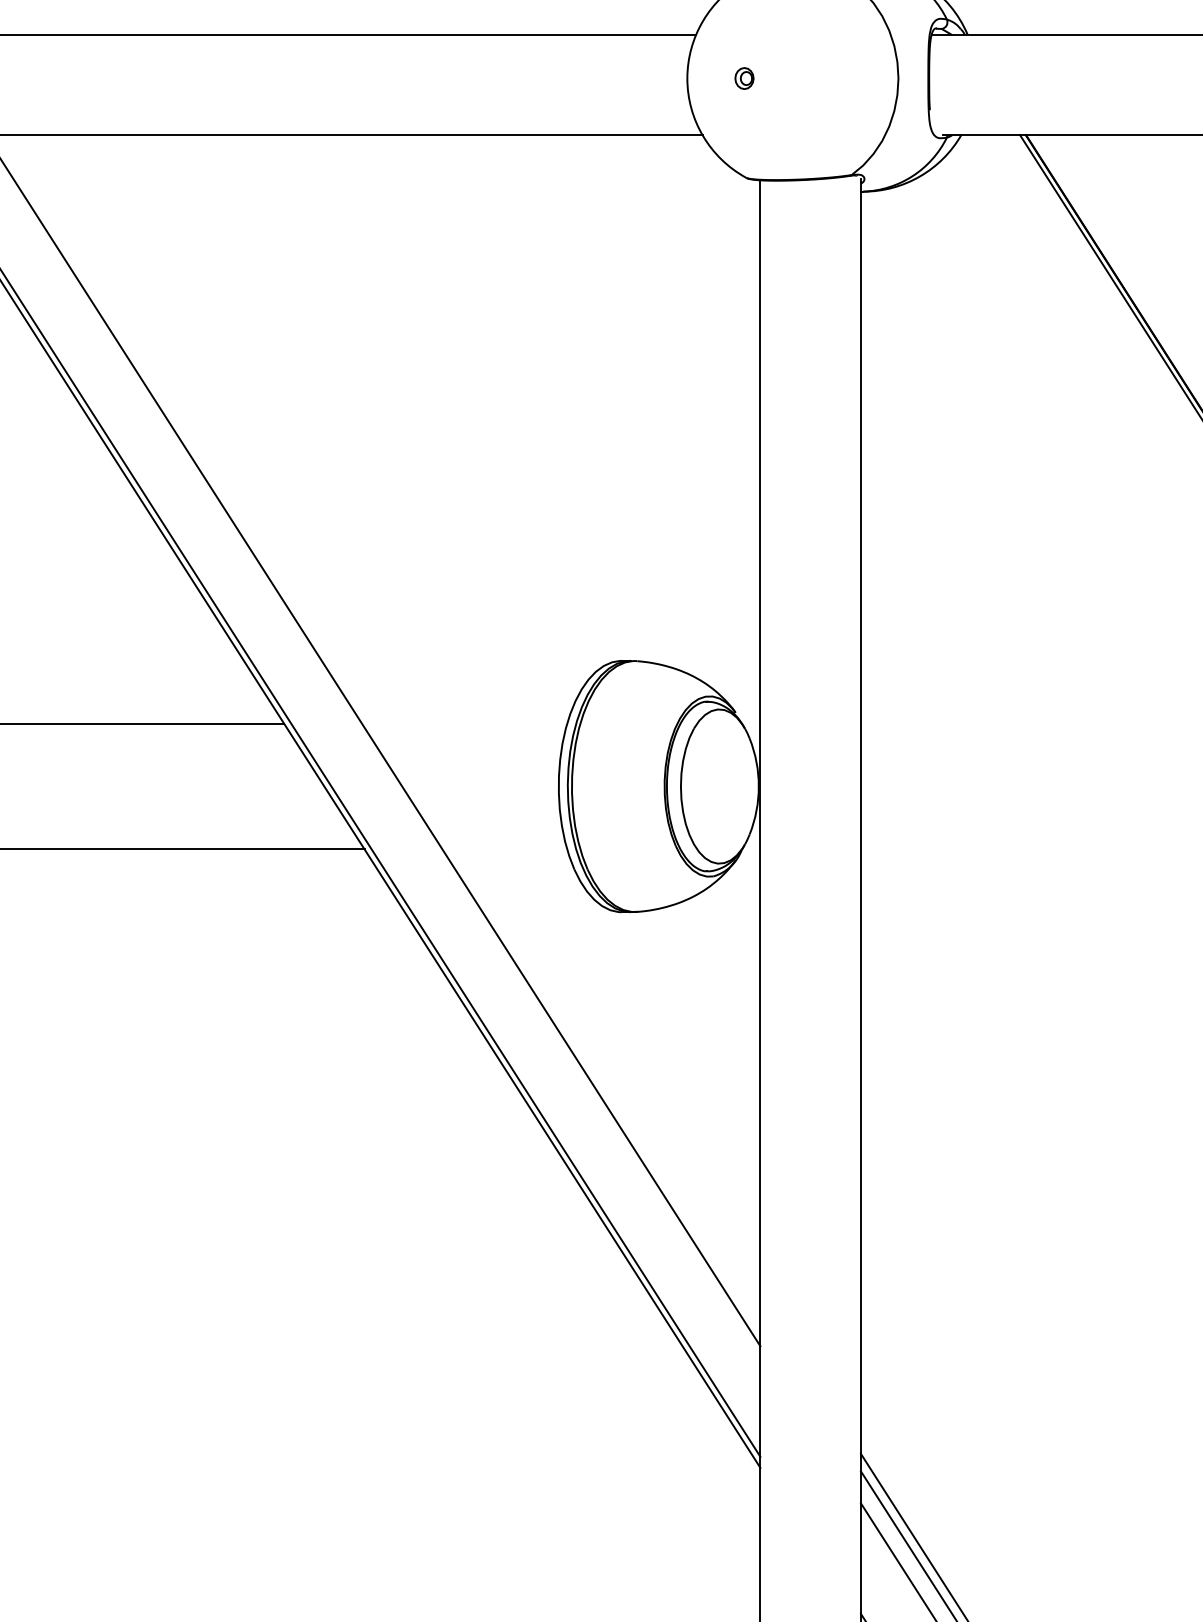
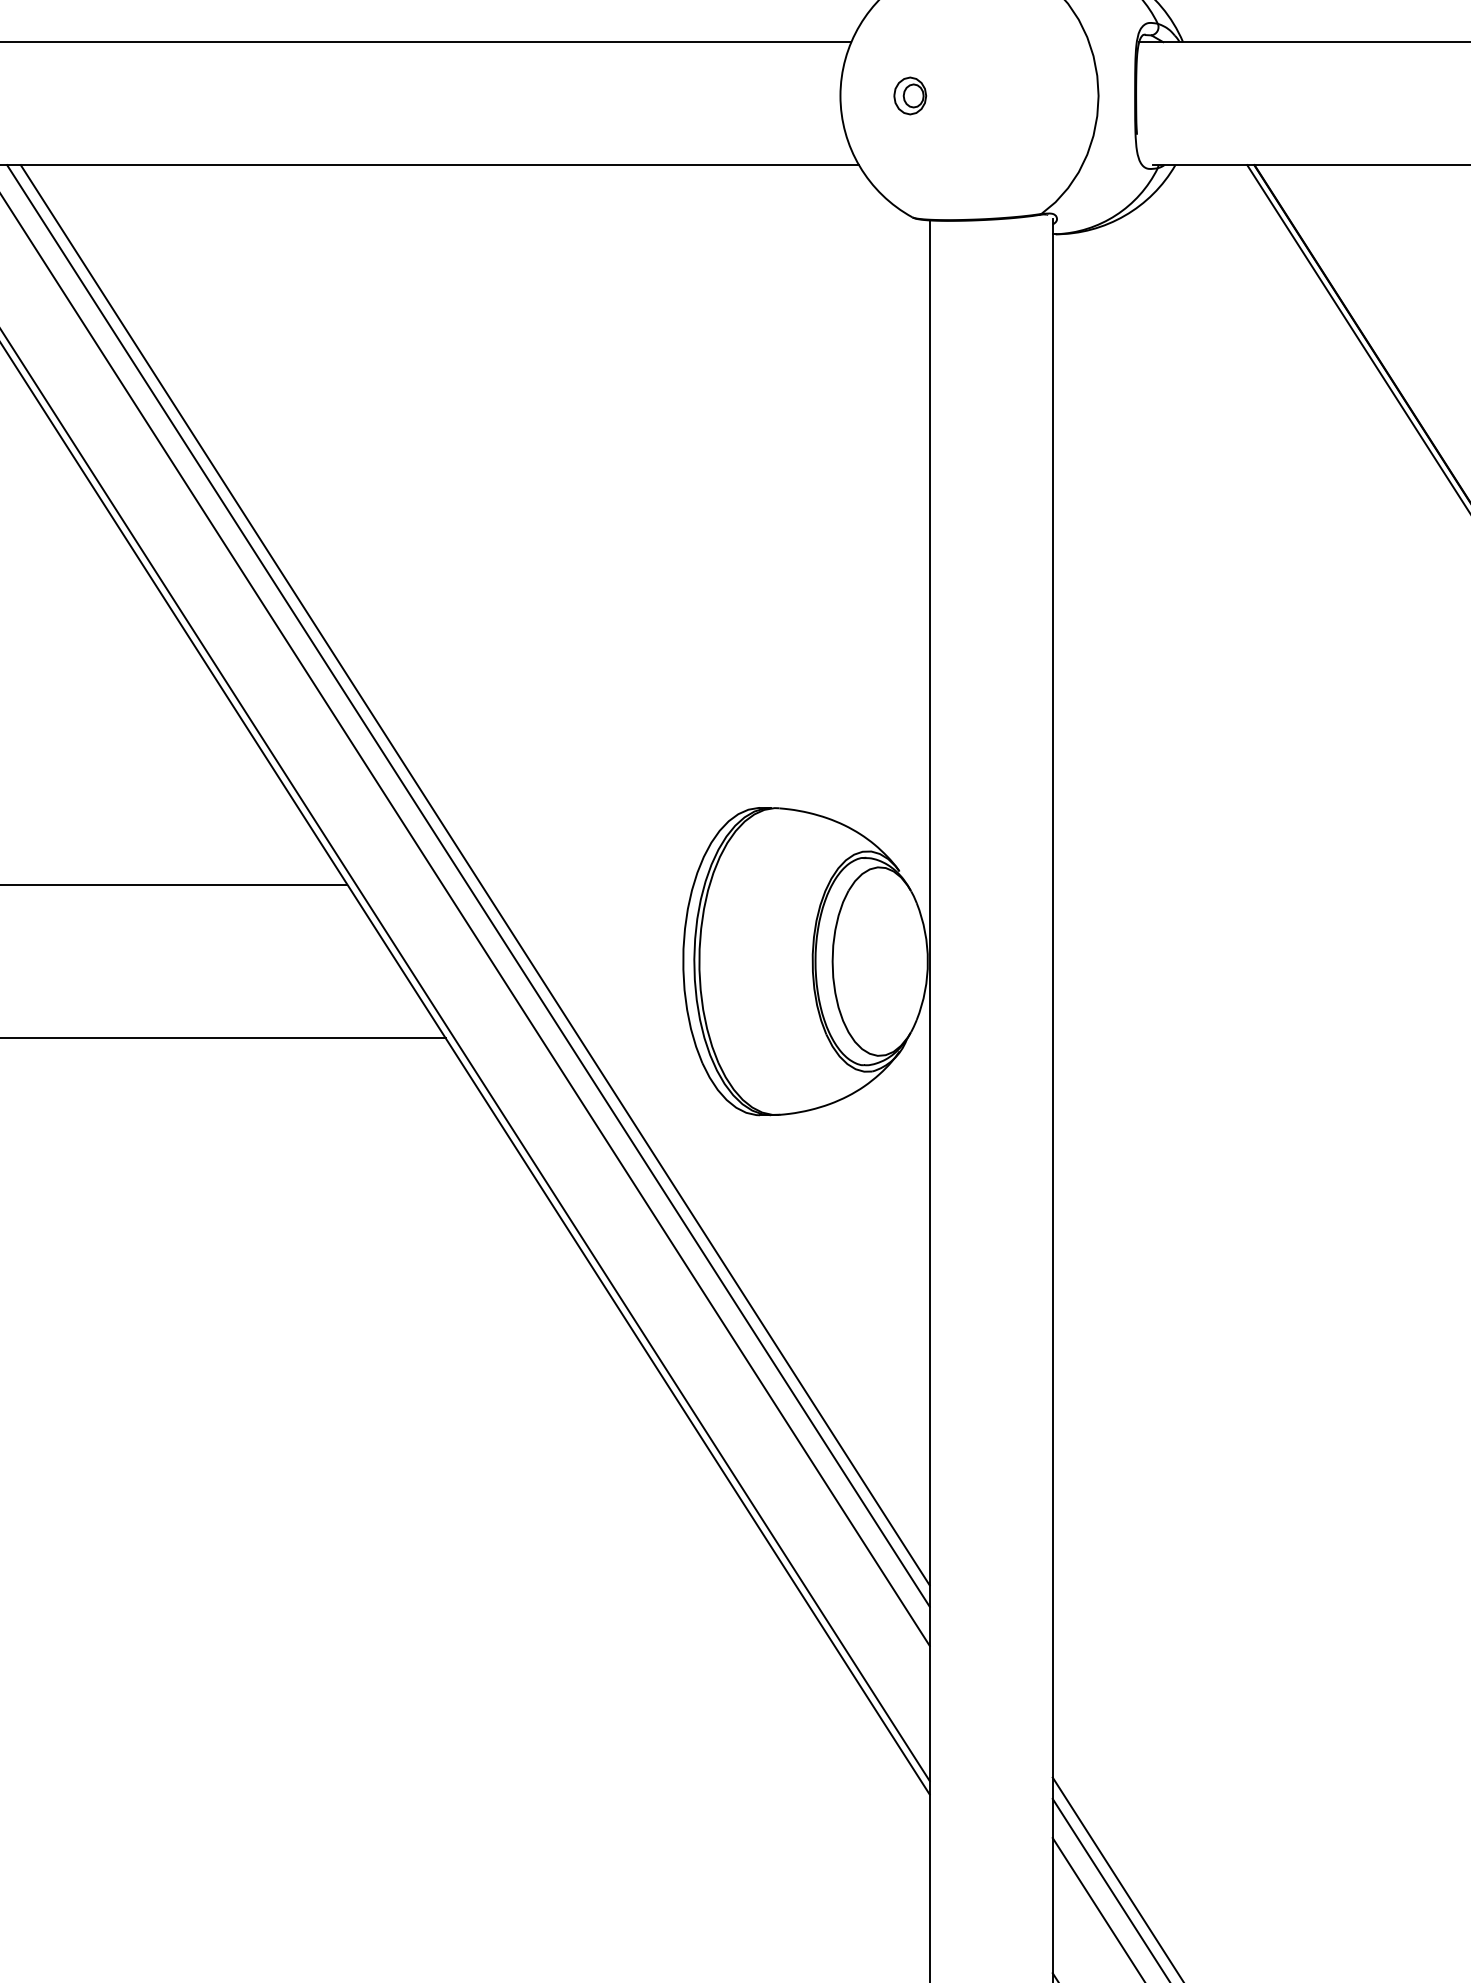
part: (744, 78) -> (910, 95), size x1.43
line: (388, 716) -> (474, 875), added
line: (383, 724) -> (468, 885), added

